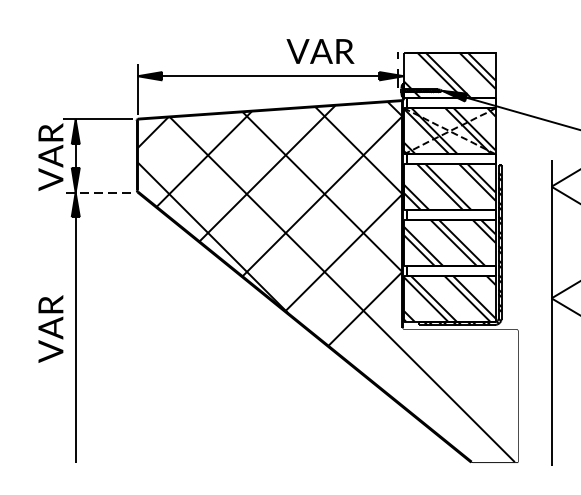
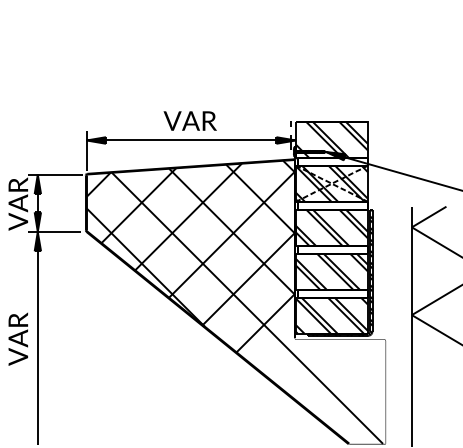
text: (319, 50) -> (189, 120), moved
line: (96, 192) -> (54, 231), dashed -> solid

